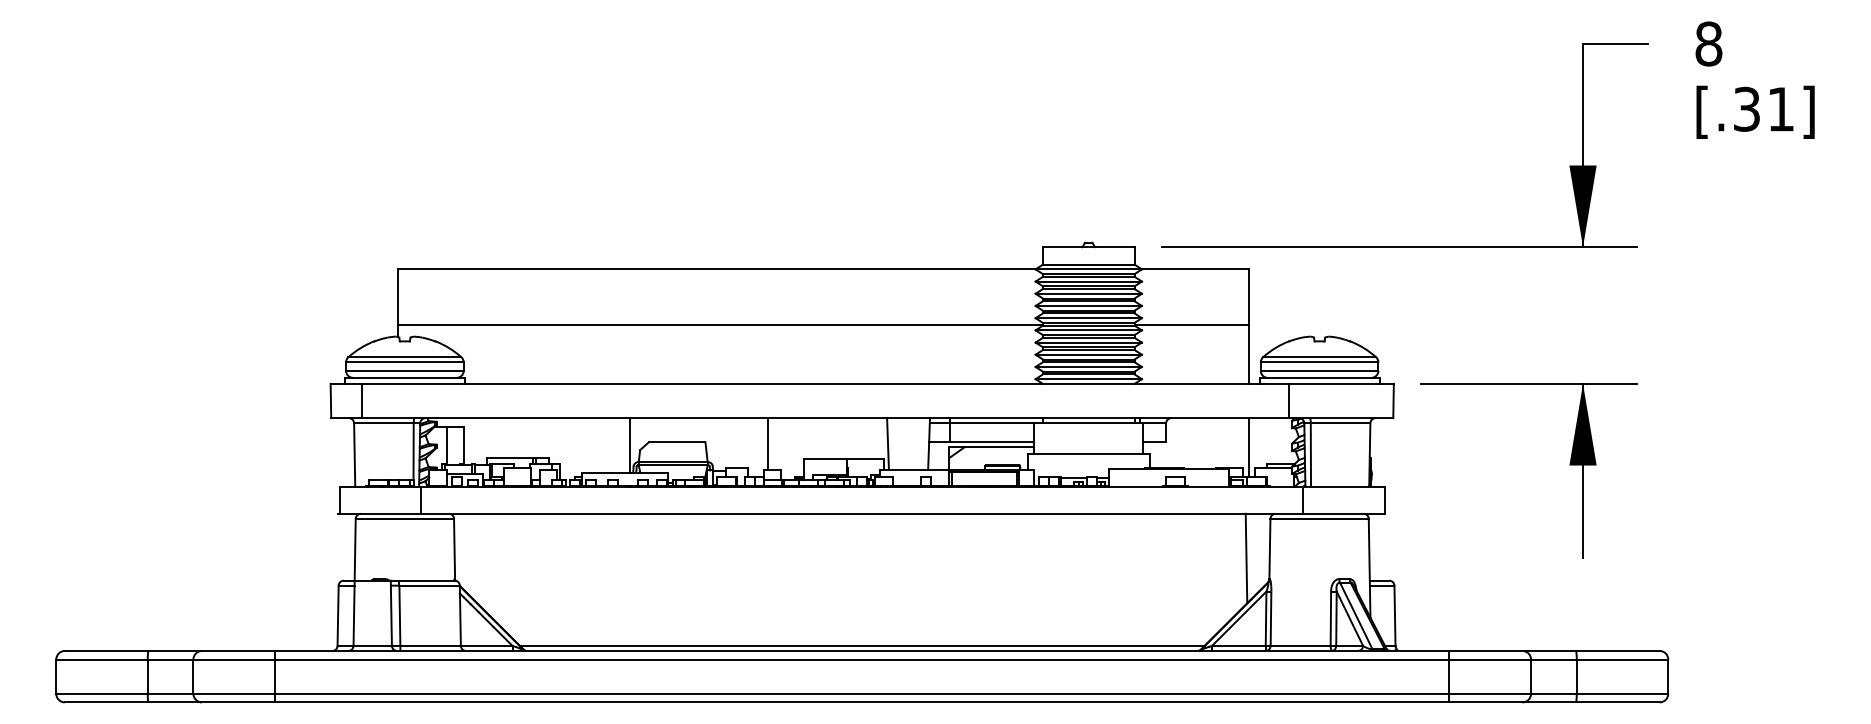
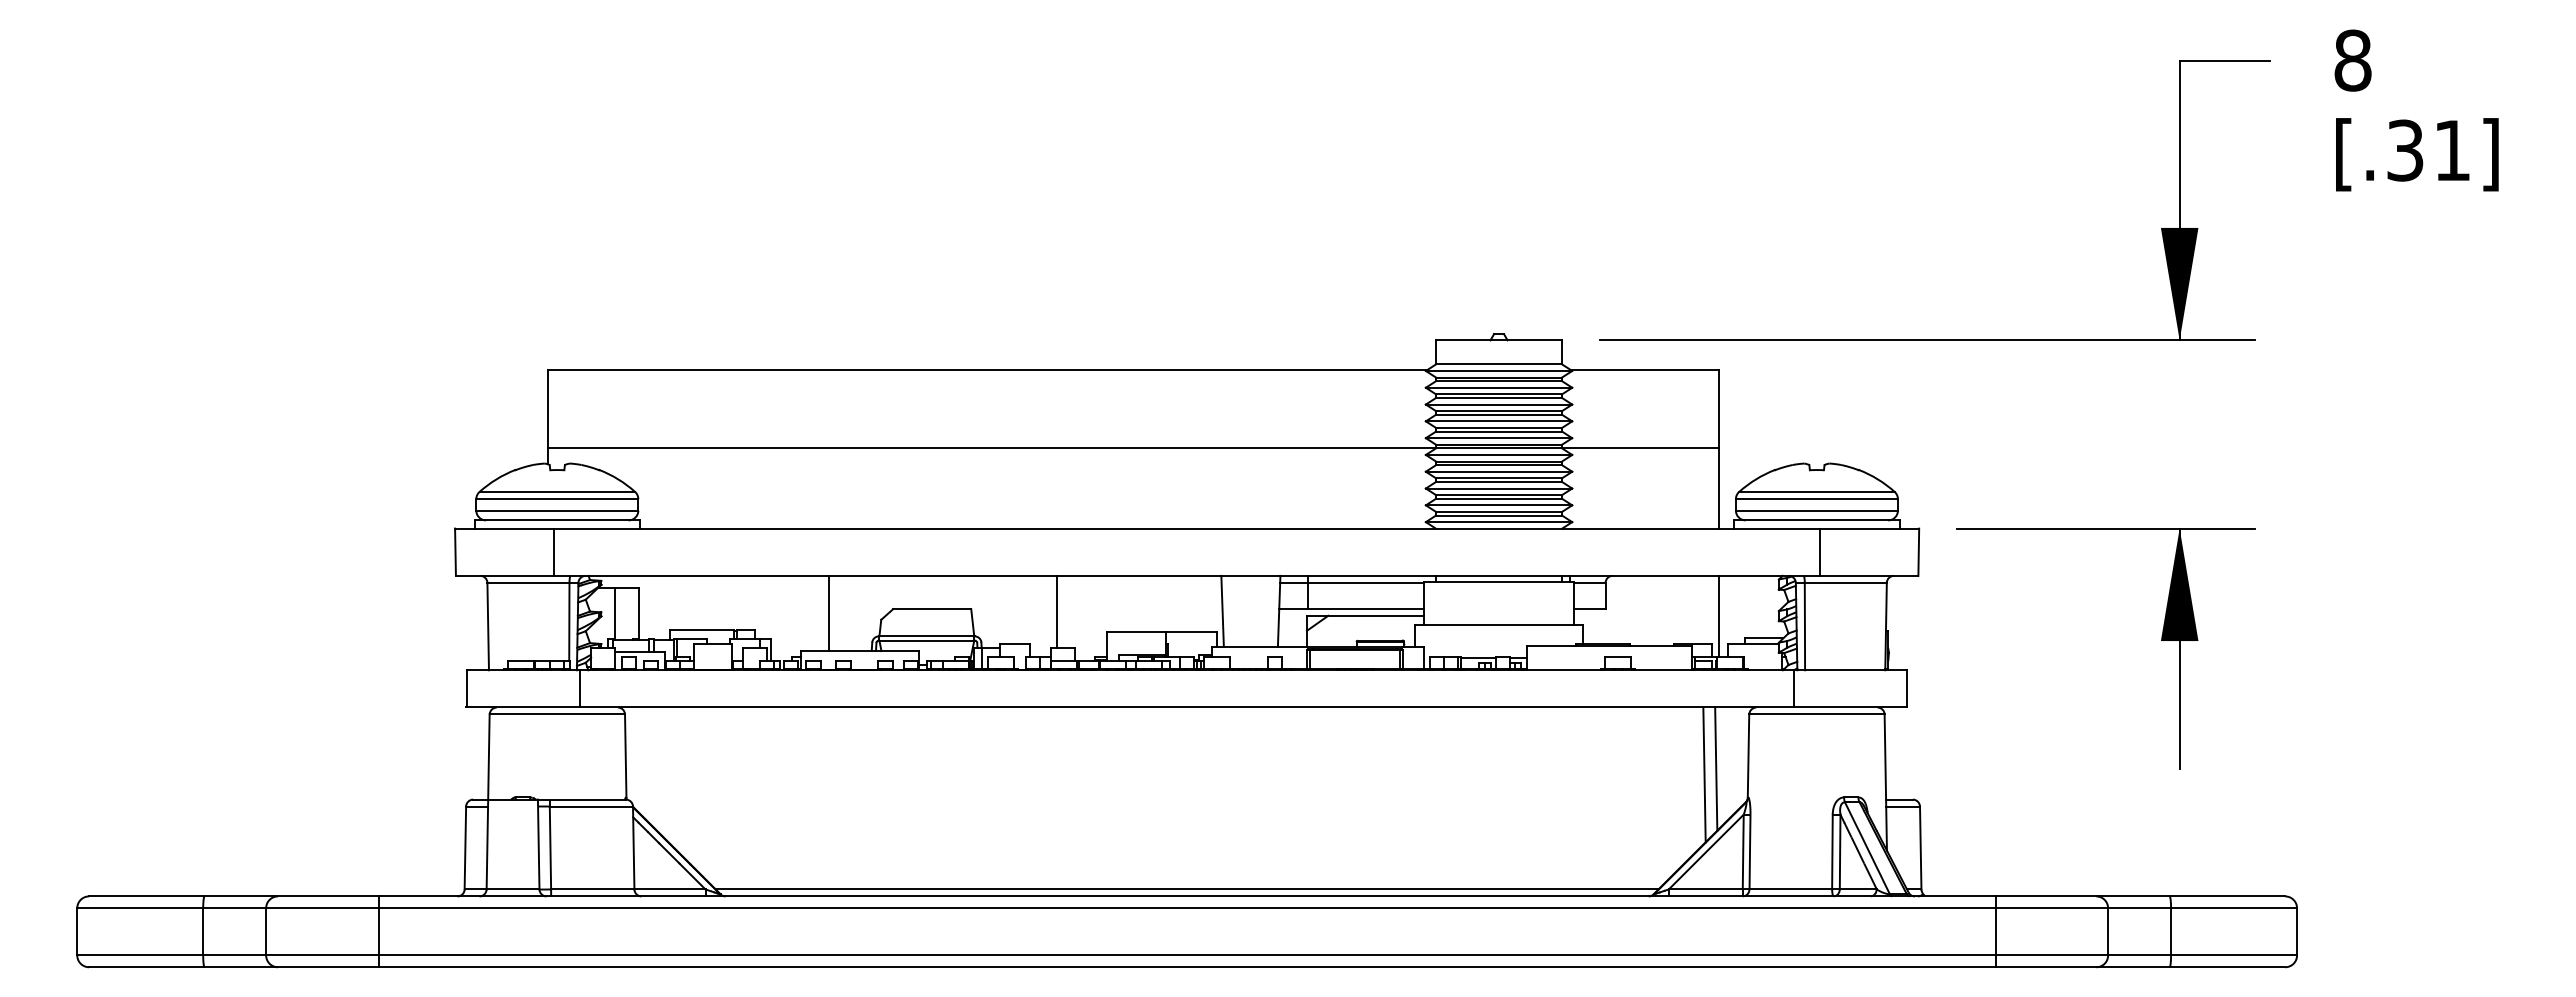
line: (362, 400) -> (554, 551), moved
line: (1289, 400) -> (1820, 551), moved
line: (630, 445) -> (829, 613), moved
line: (1237, 562) -> (1704, 774), added

